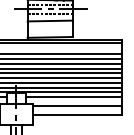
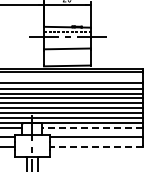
line: (50, 13) -> (67, 41), removed
line: (73, 96) -> (91, 127), solid -> dashed
line: (77, 114) -> (95, 146), solid -> dashed

